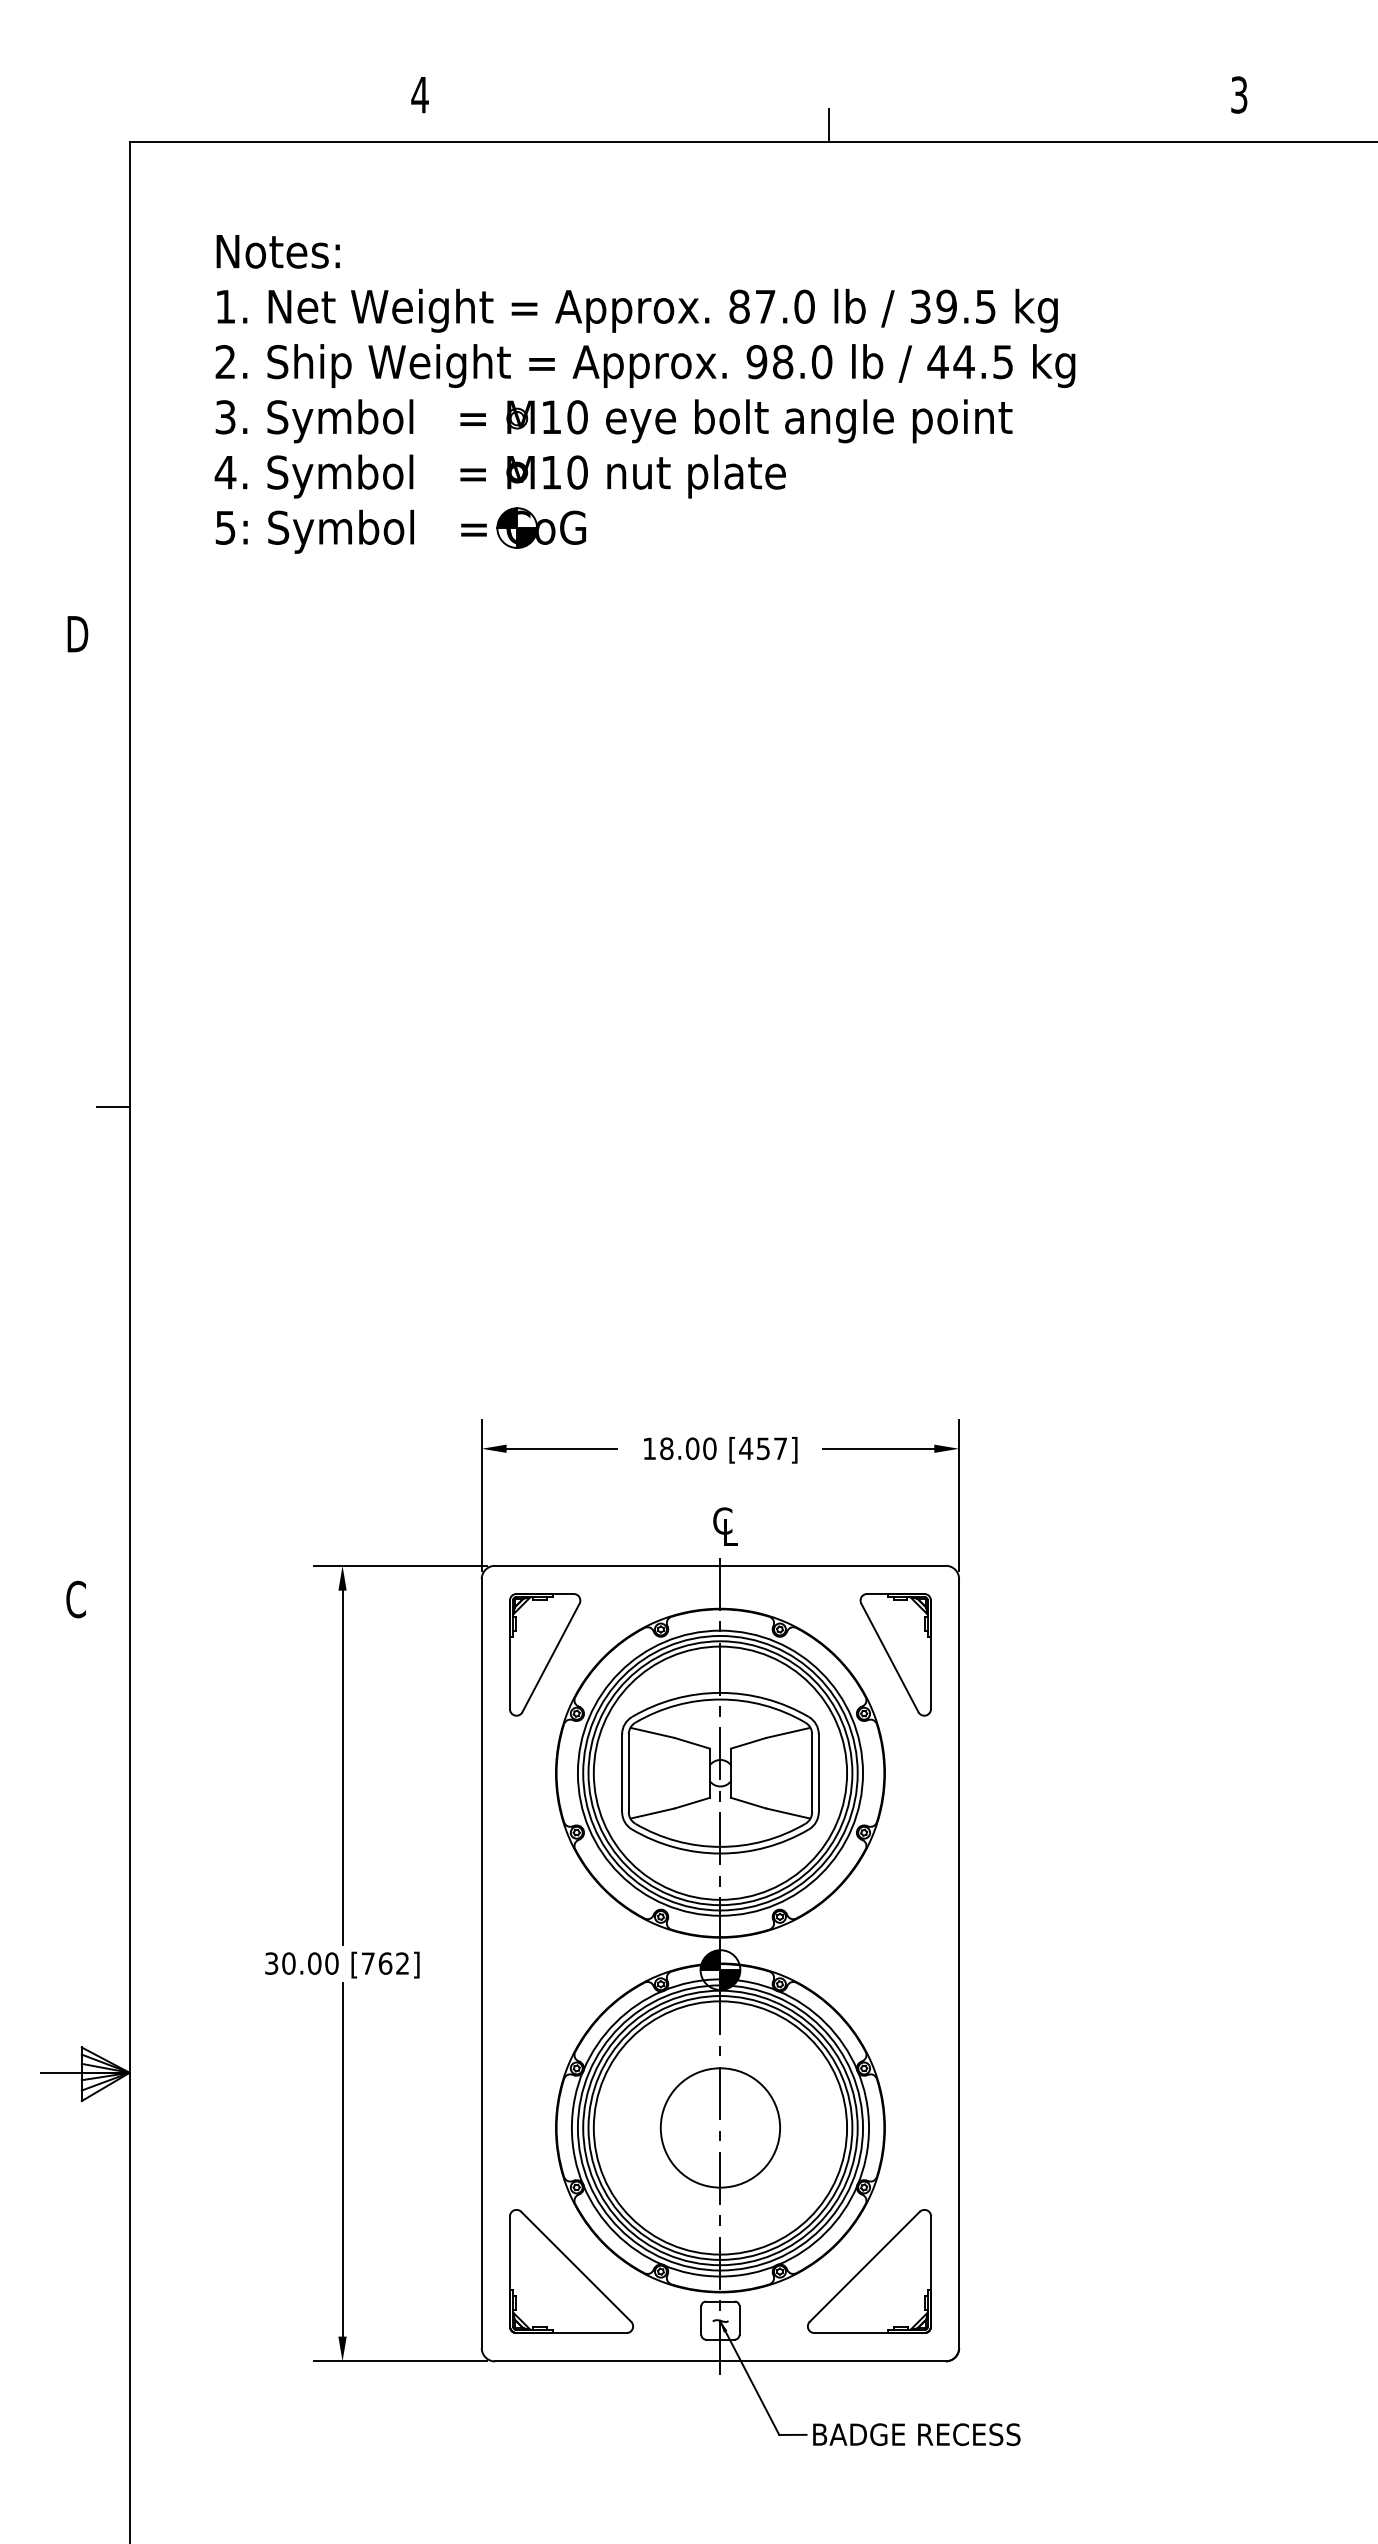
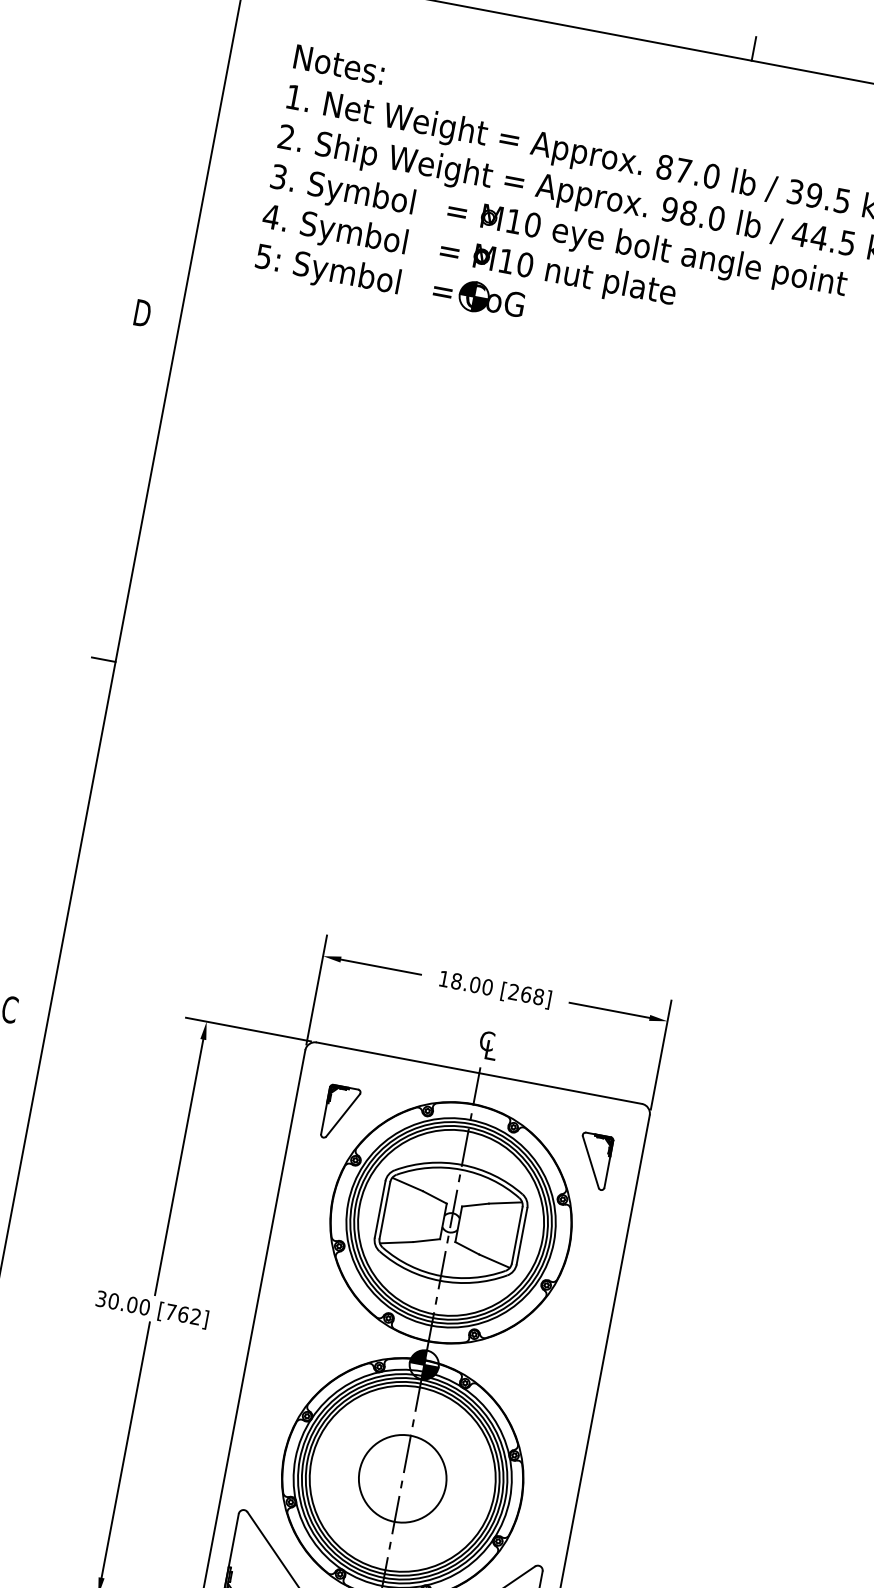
text: (763, 1448) -> (526, 994), [457] -> [268]
part: (545, 1654) -> (341, 1113), size x0.6
part: (895, 1654) -> (593, 1161), size x0.6

